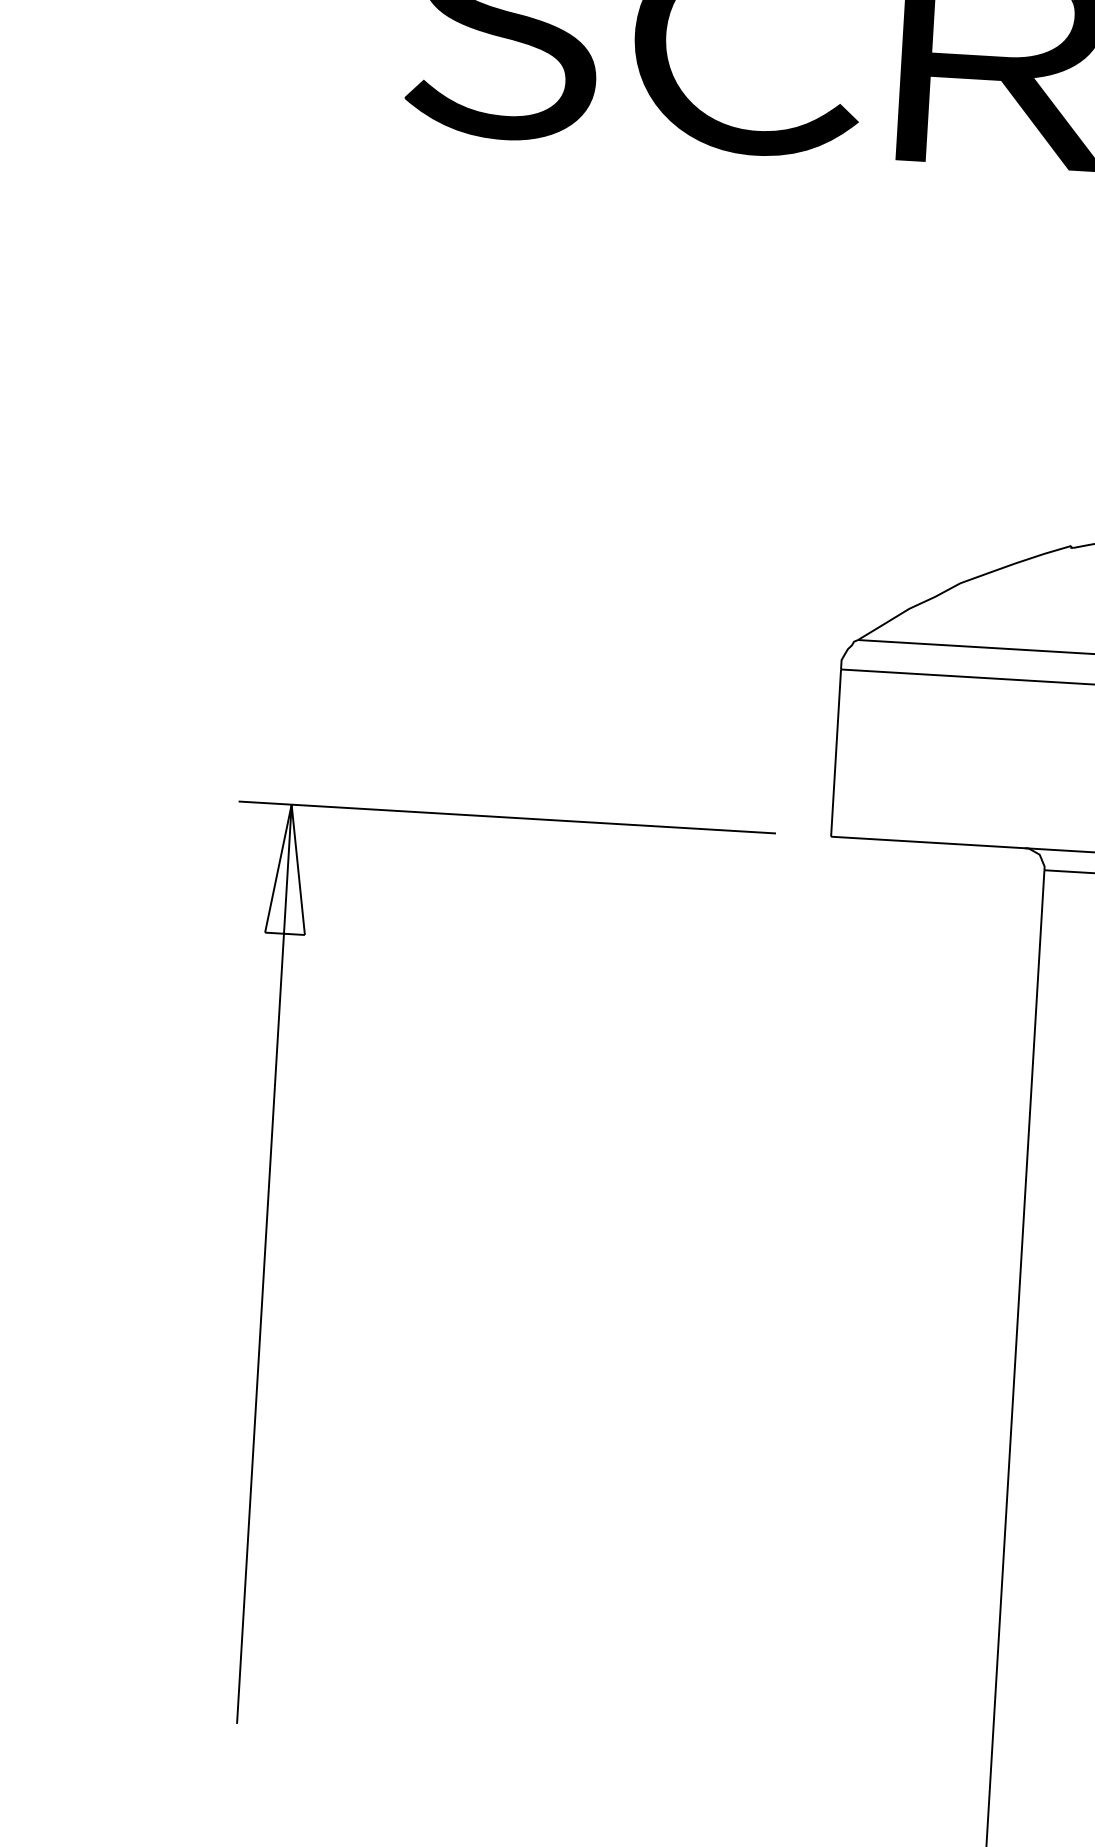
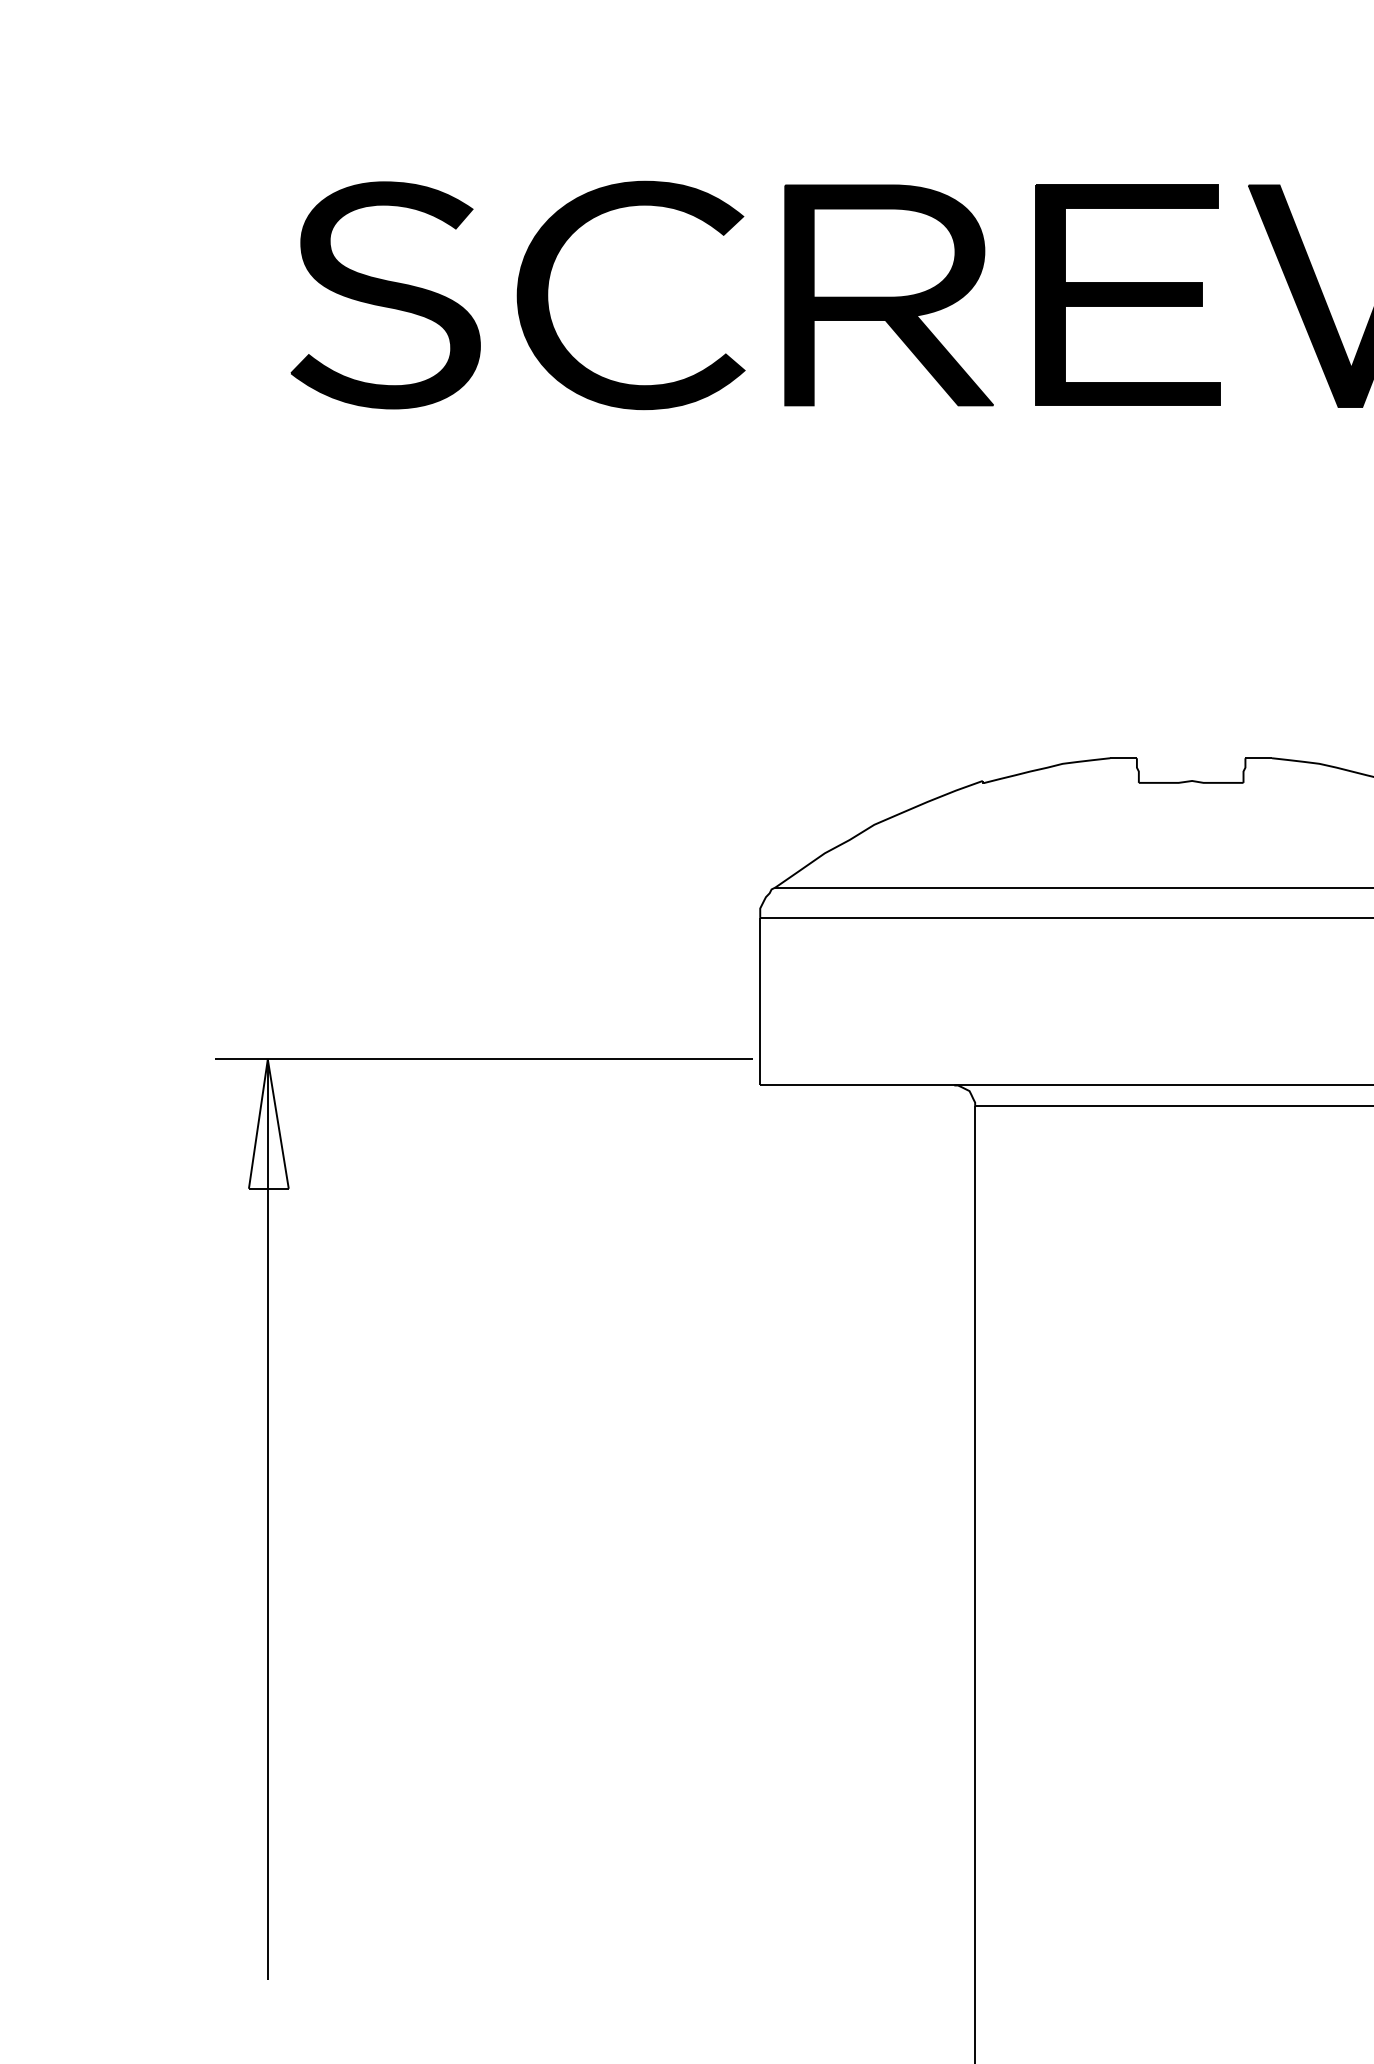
part: (265, 1262) -> (268, 1518), moved

